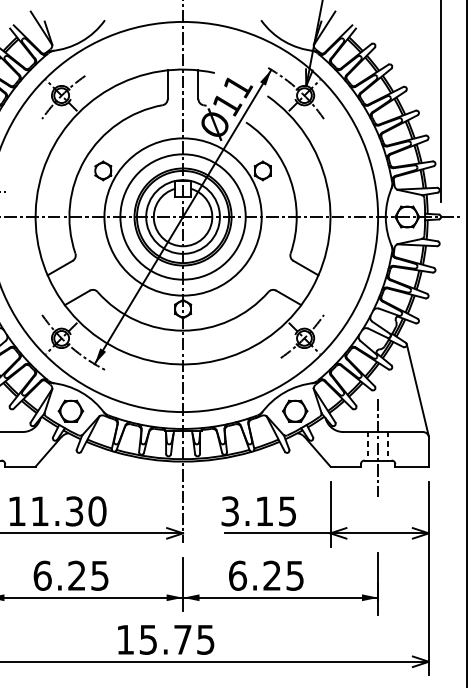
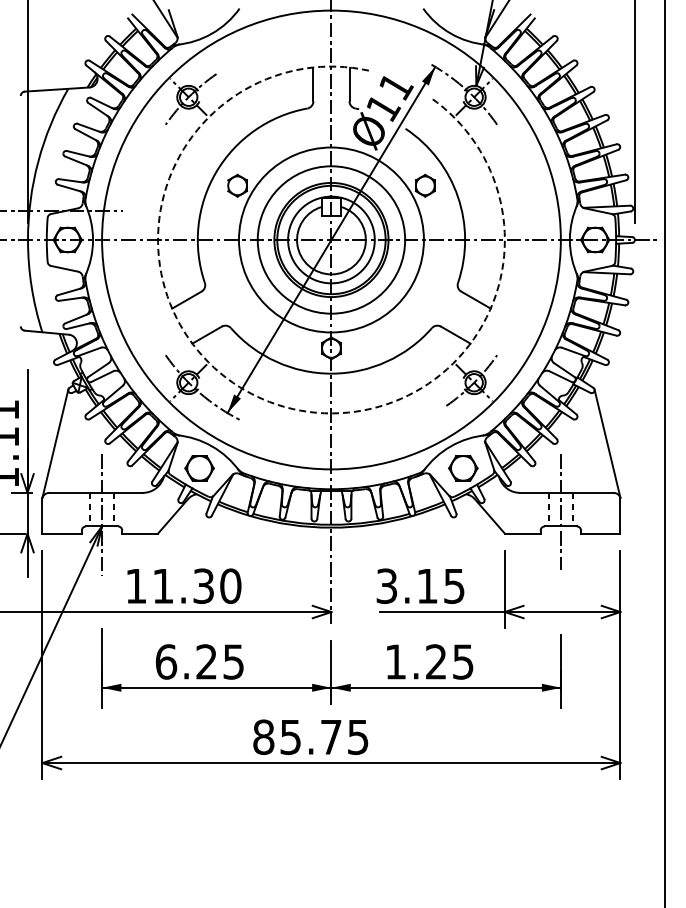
arc: (123, 351) -> (261, 398), solid -> dashed
text: (237, 575) -> (395, 661), 6.25 -> 1.25
text: (125, 640) -> (263, 737), 15.75 -> 85.75

